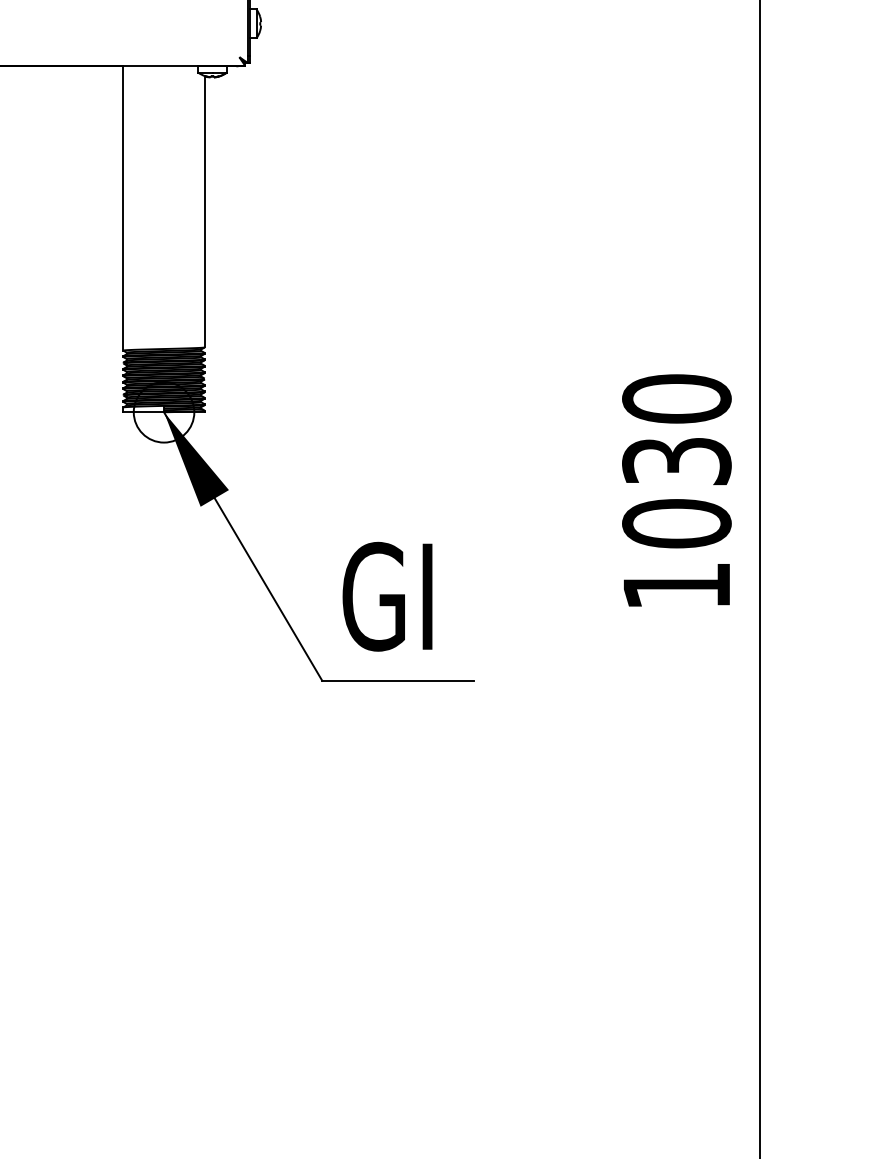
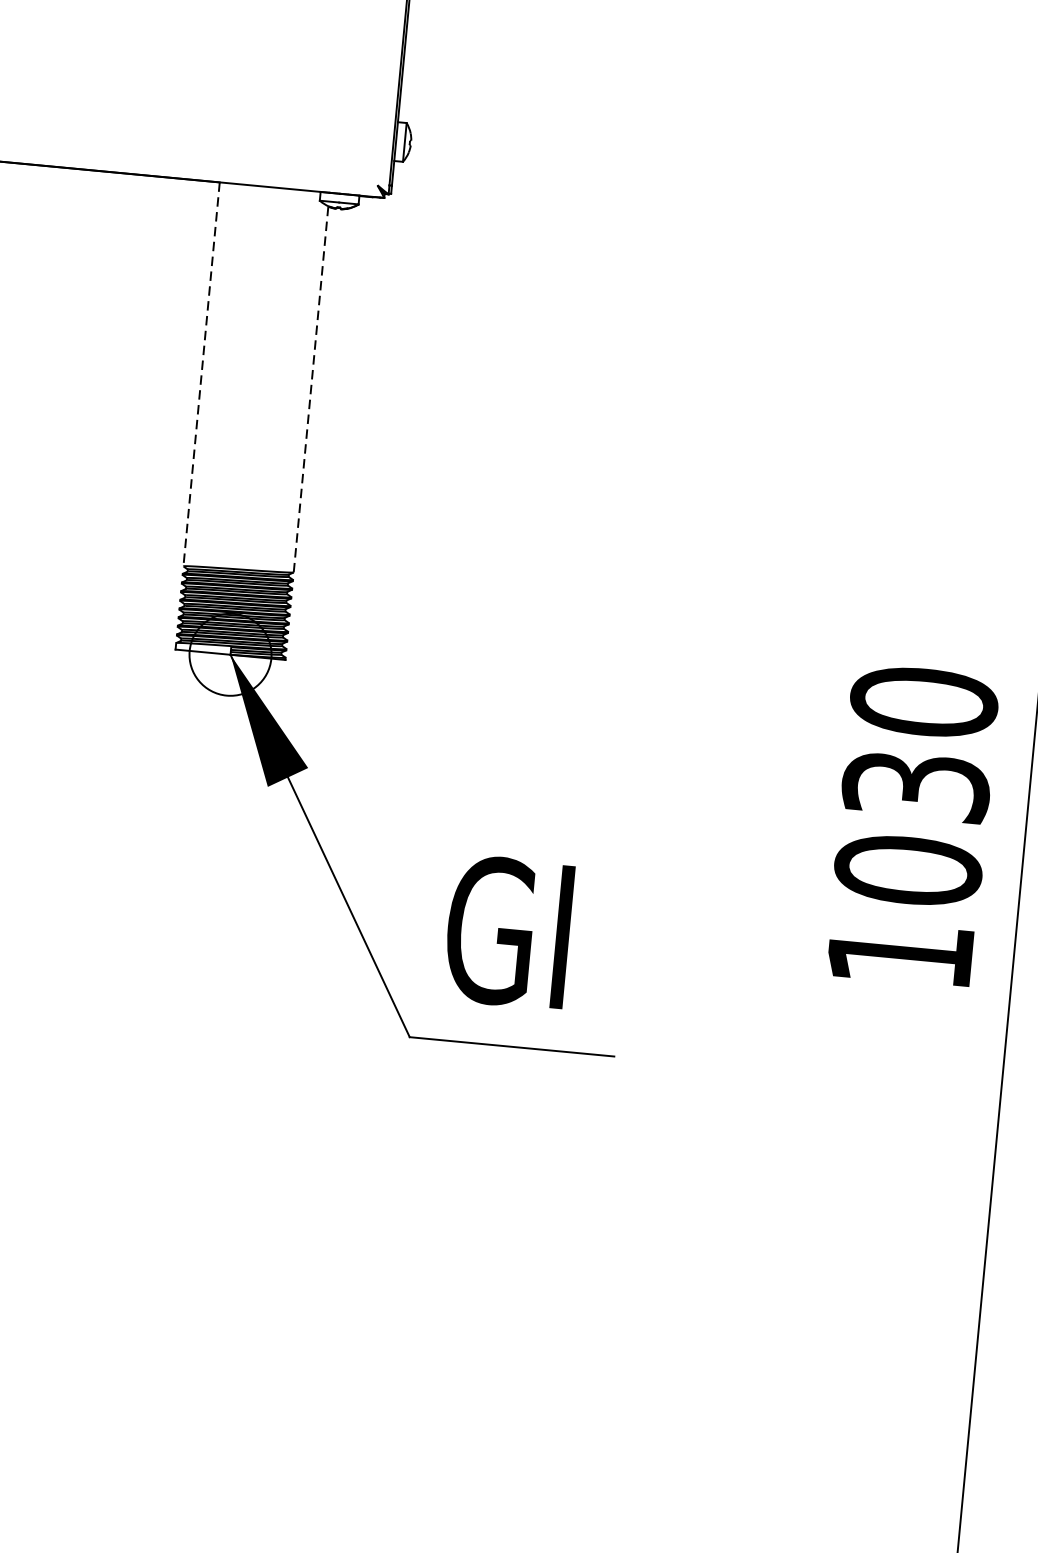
line: (123, 208) -> (201, 374), solid -> dashed
line: (204, 211) -> (310, 388), solid -> dashed

